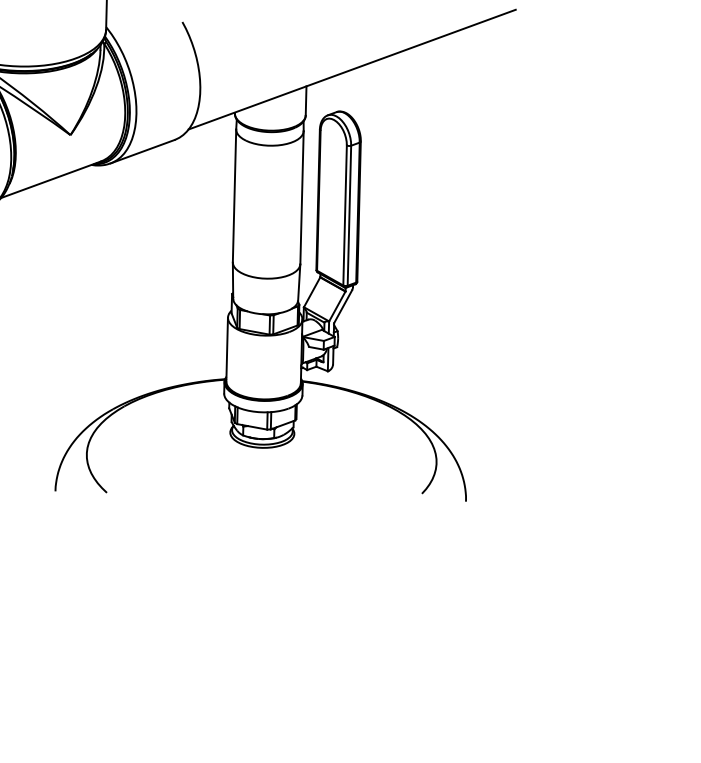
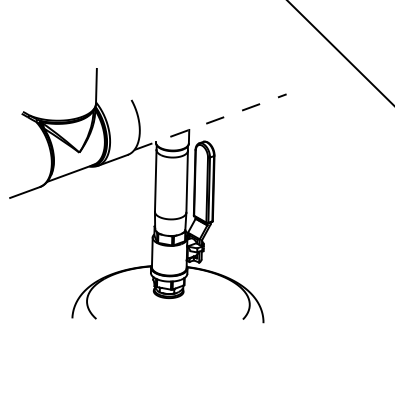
line: (352, 68) -> (210, 121), solid -> dashed

